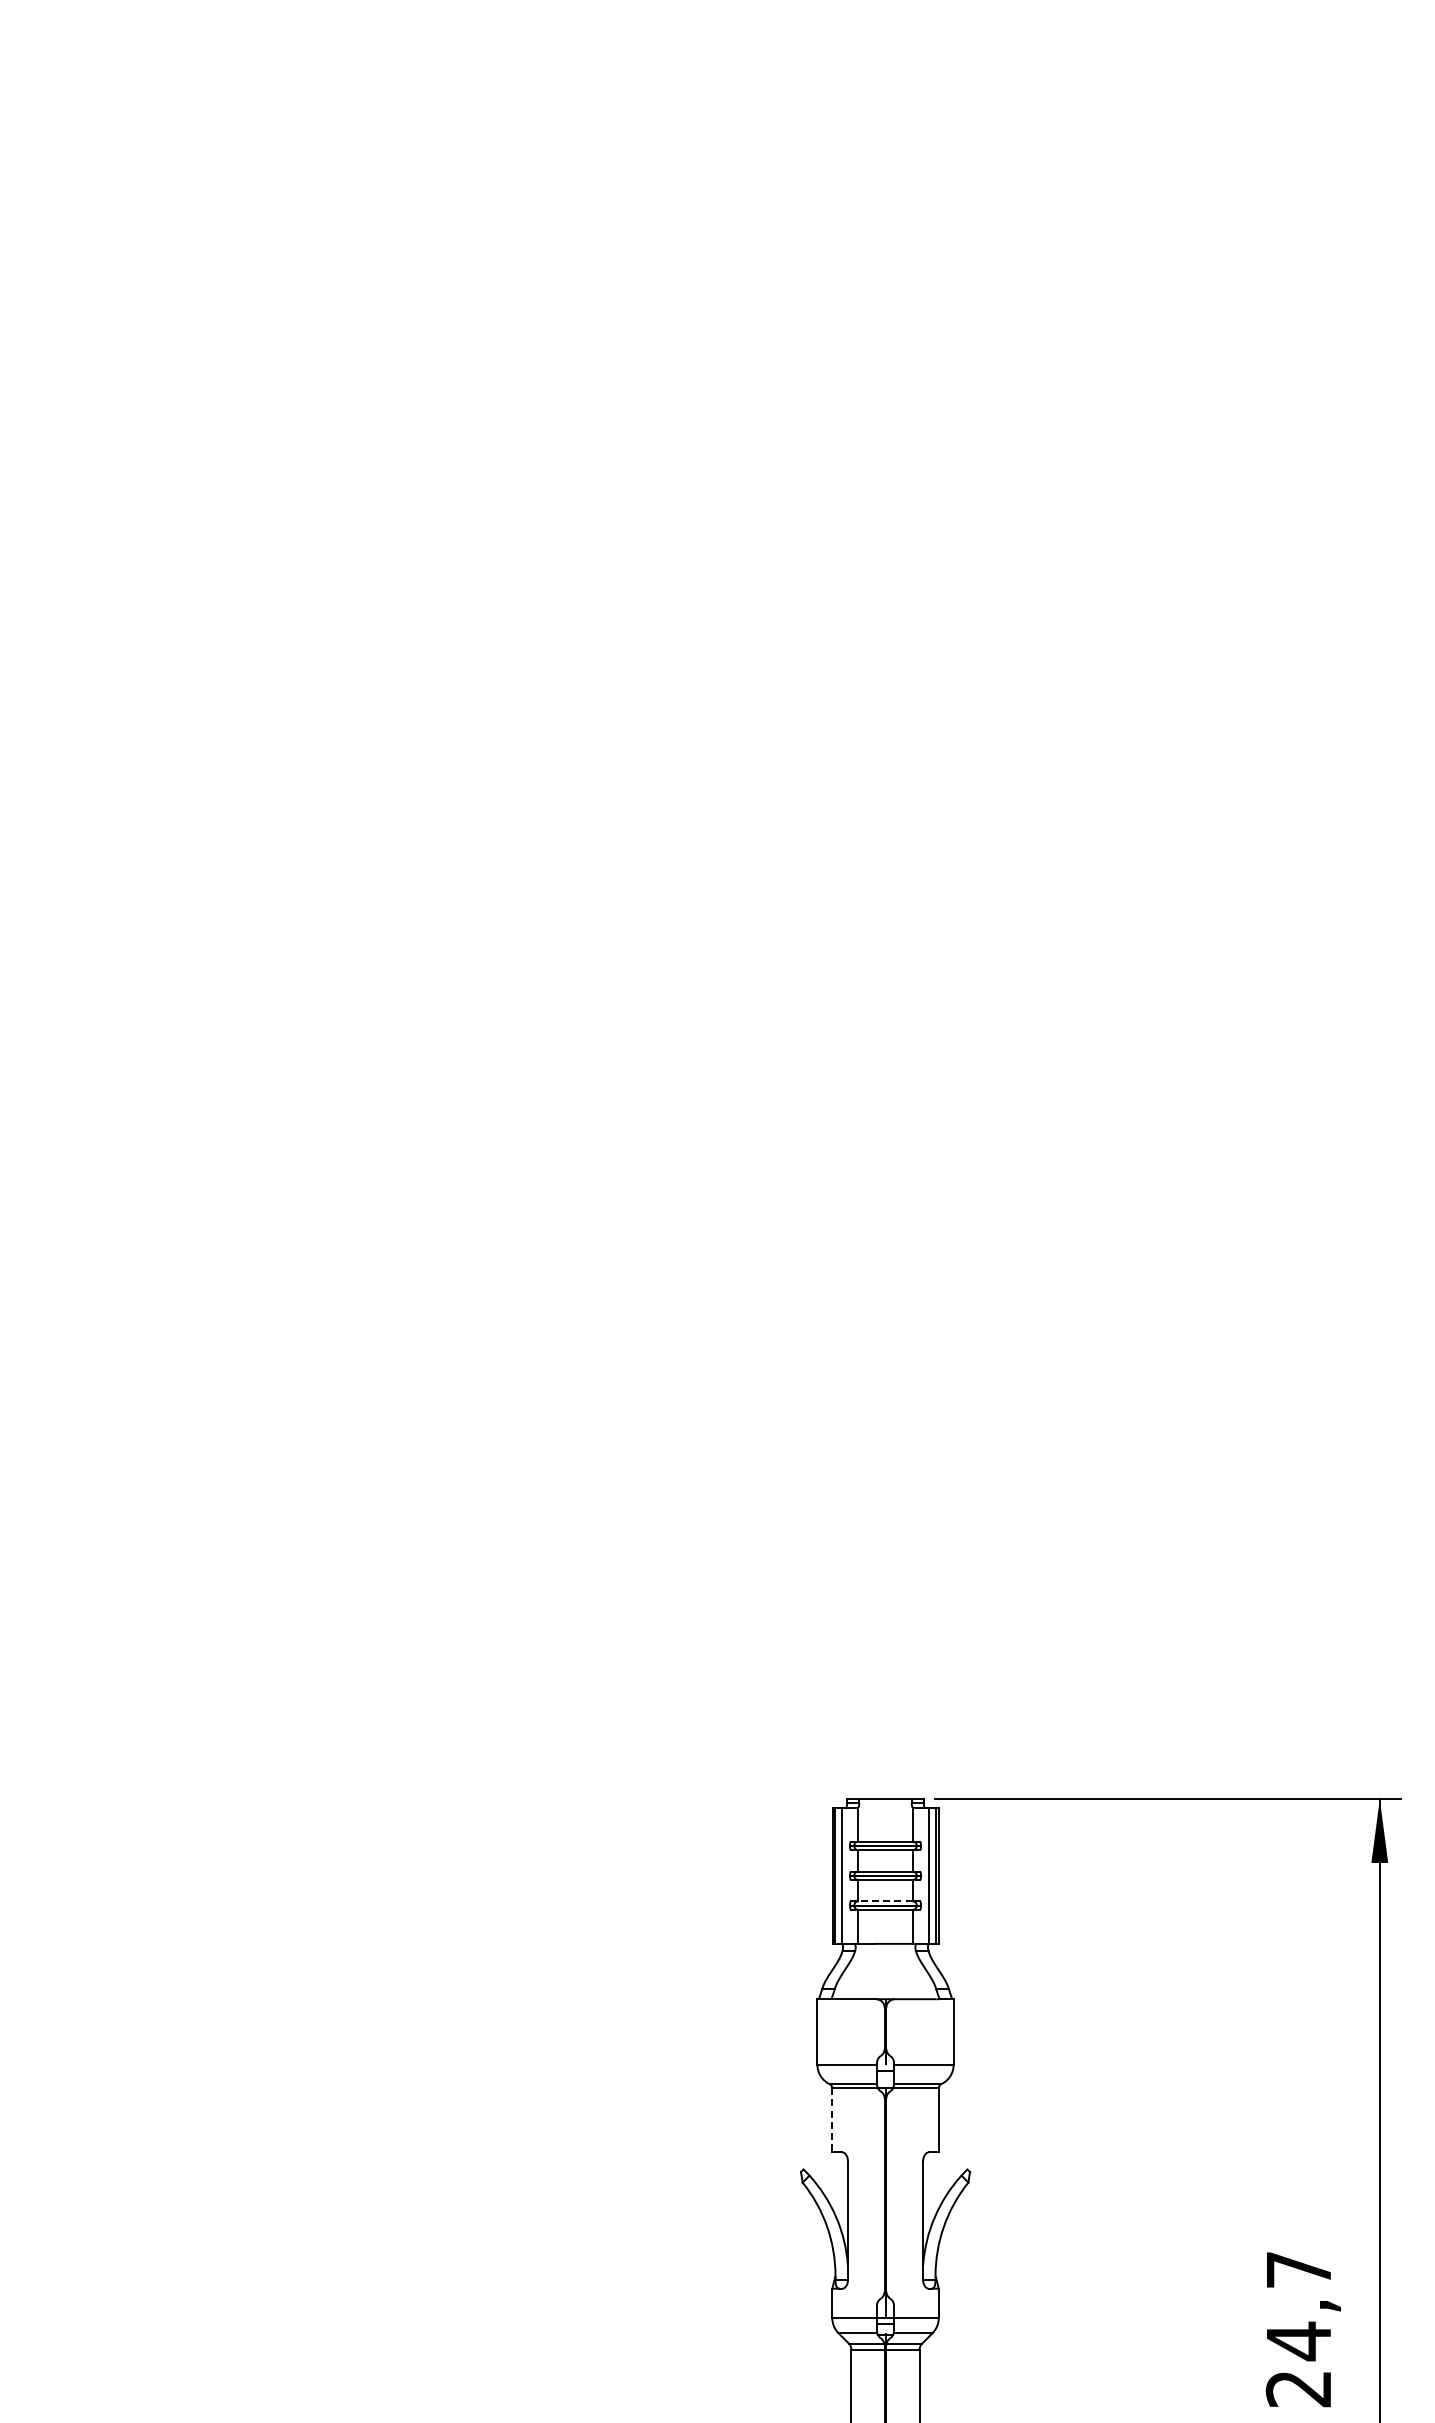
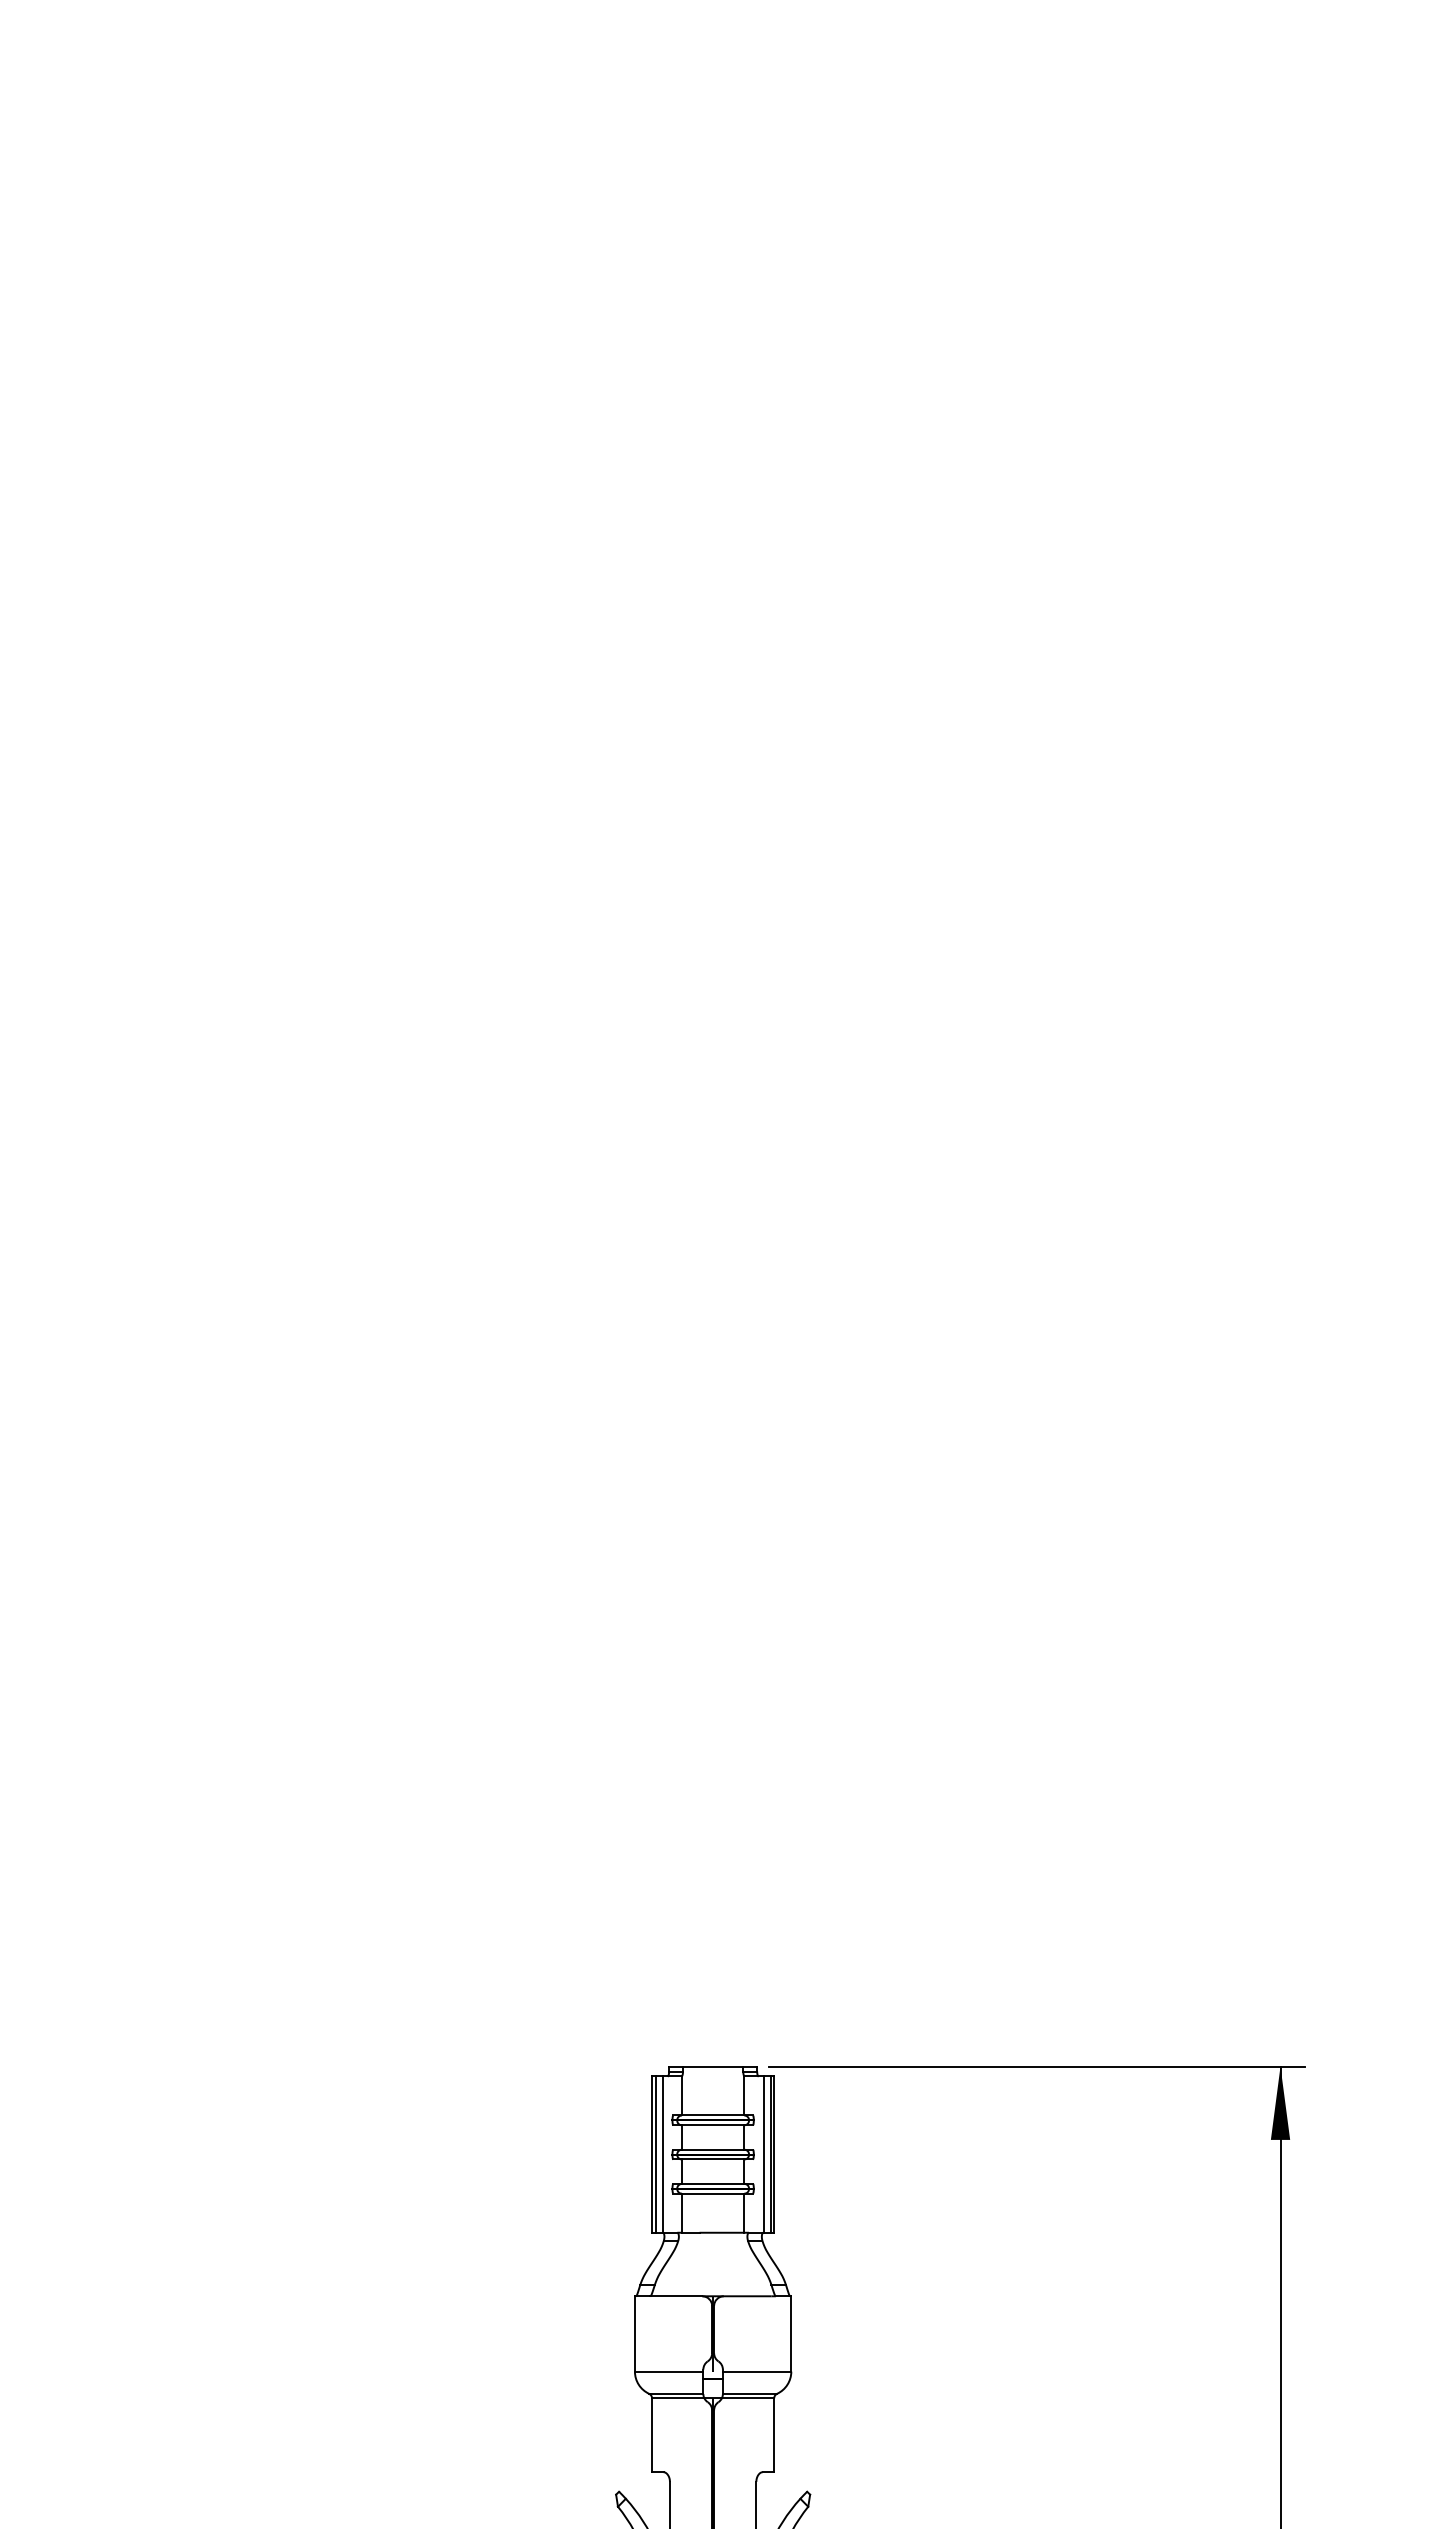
line: (885, 1901) -> (713, 2184), dashed -> solid
line: (832, 2120) -> (652, 2435), dashed -> solid

